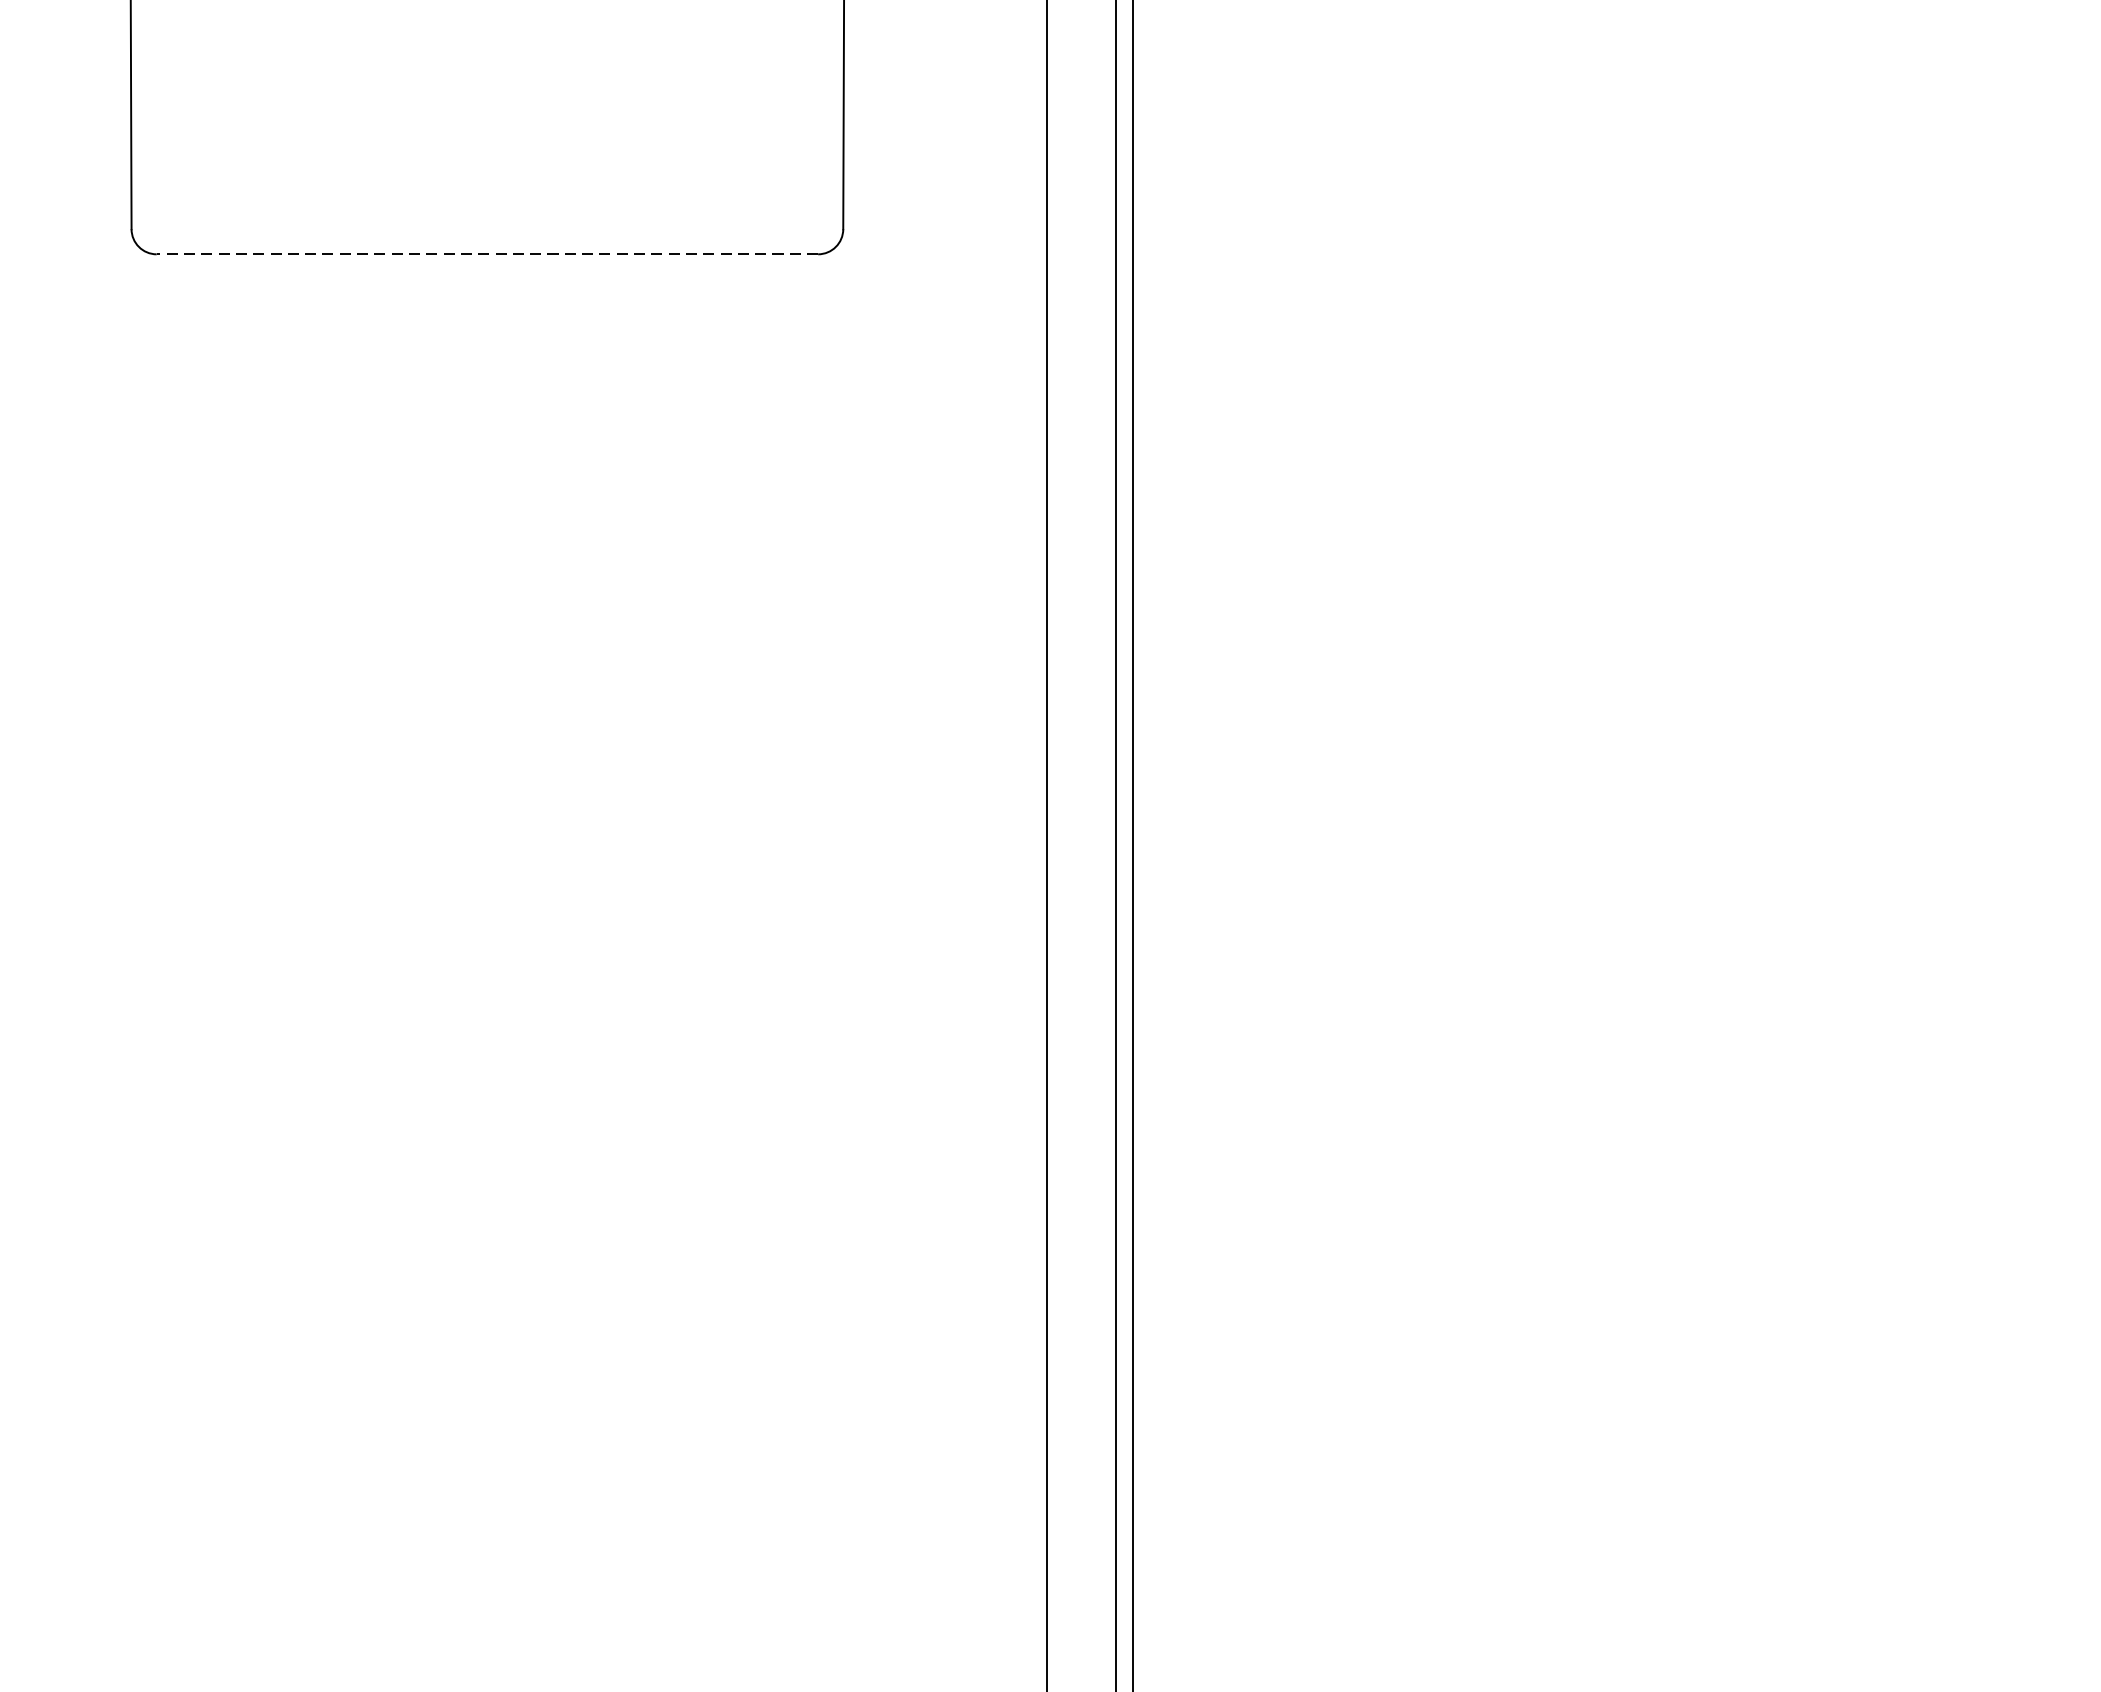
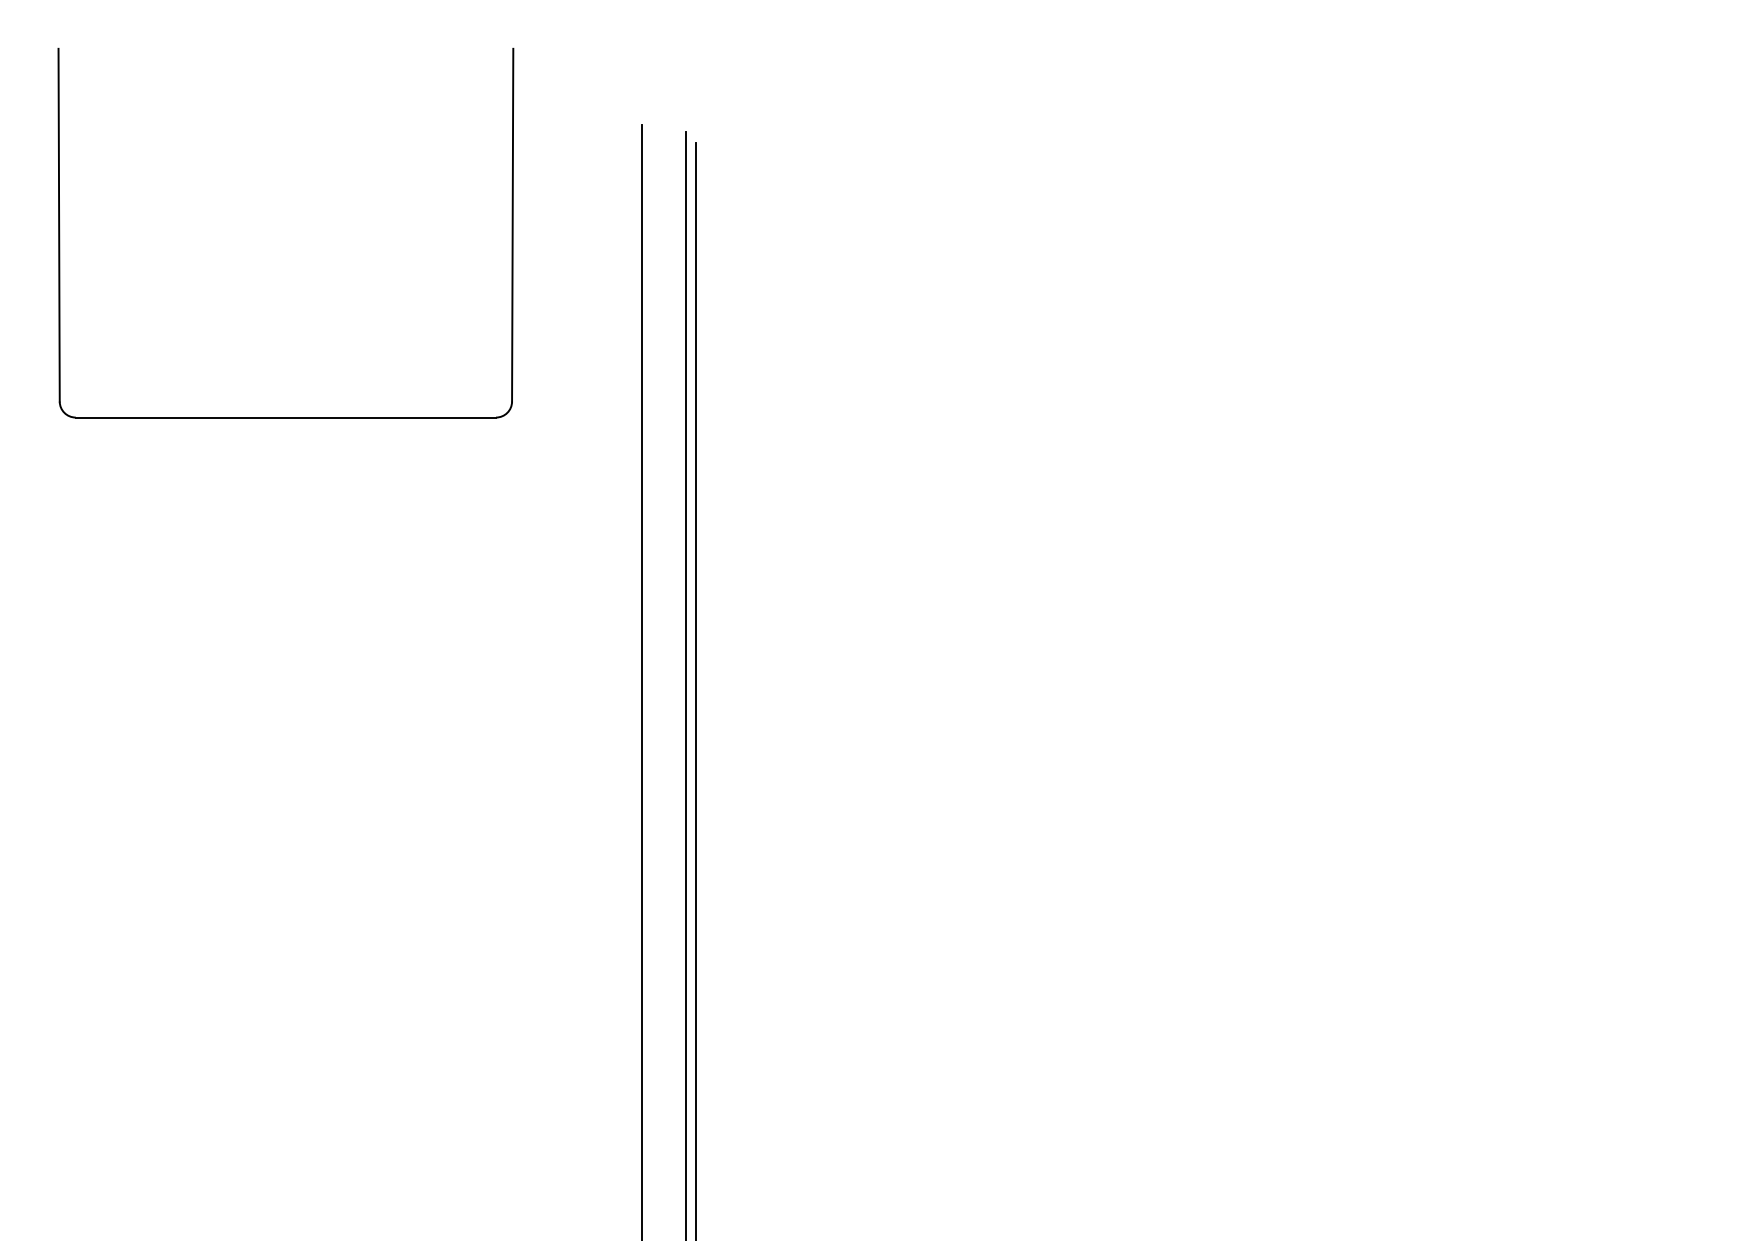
line: (486, 254) -> (285, 417), dashed -> solid

